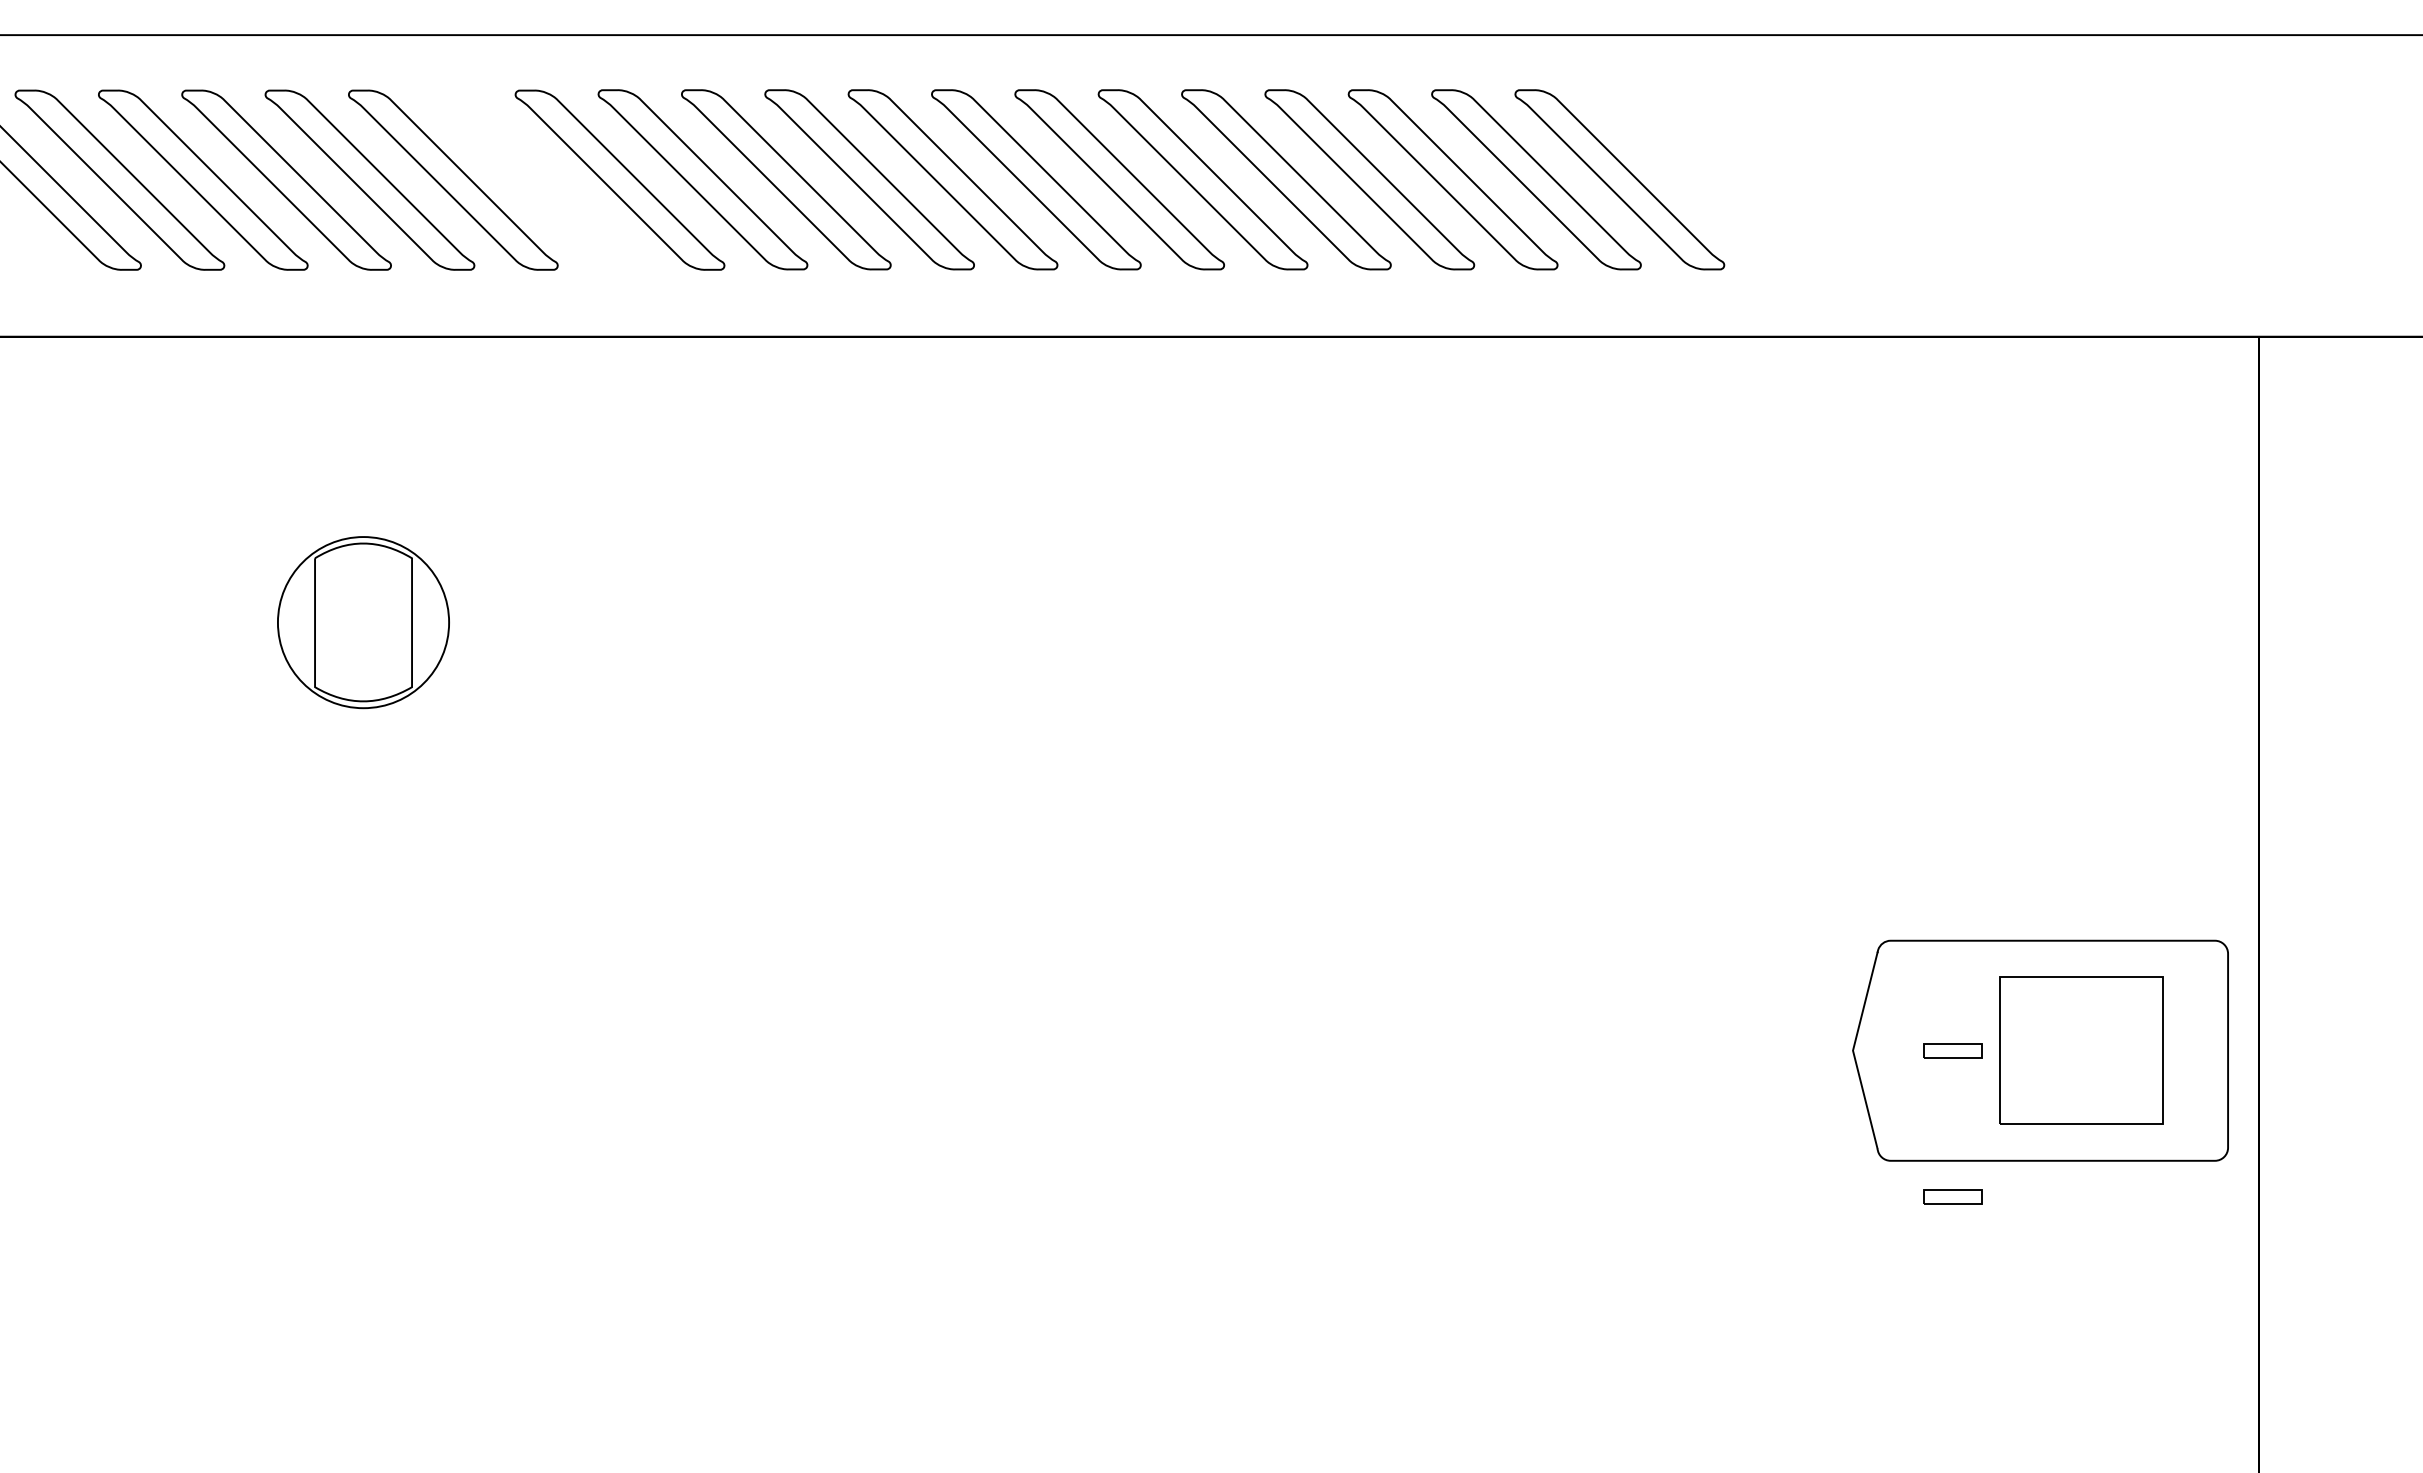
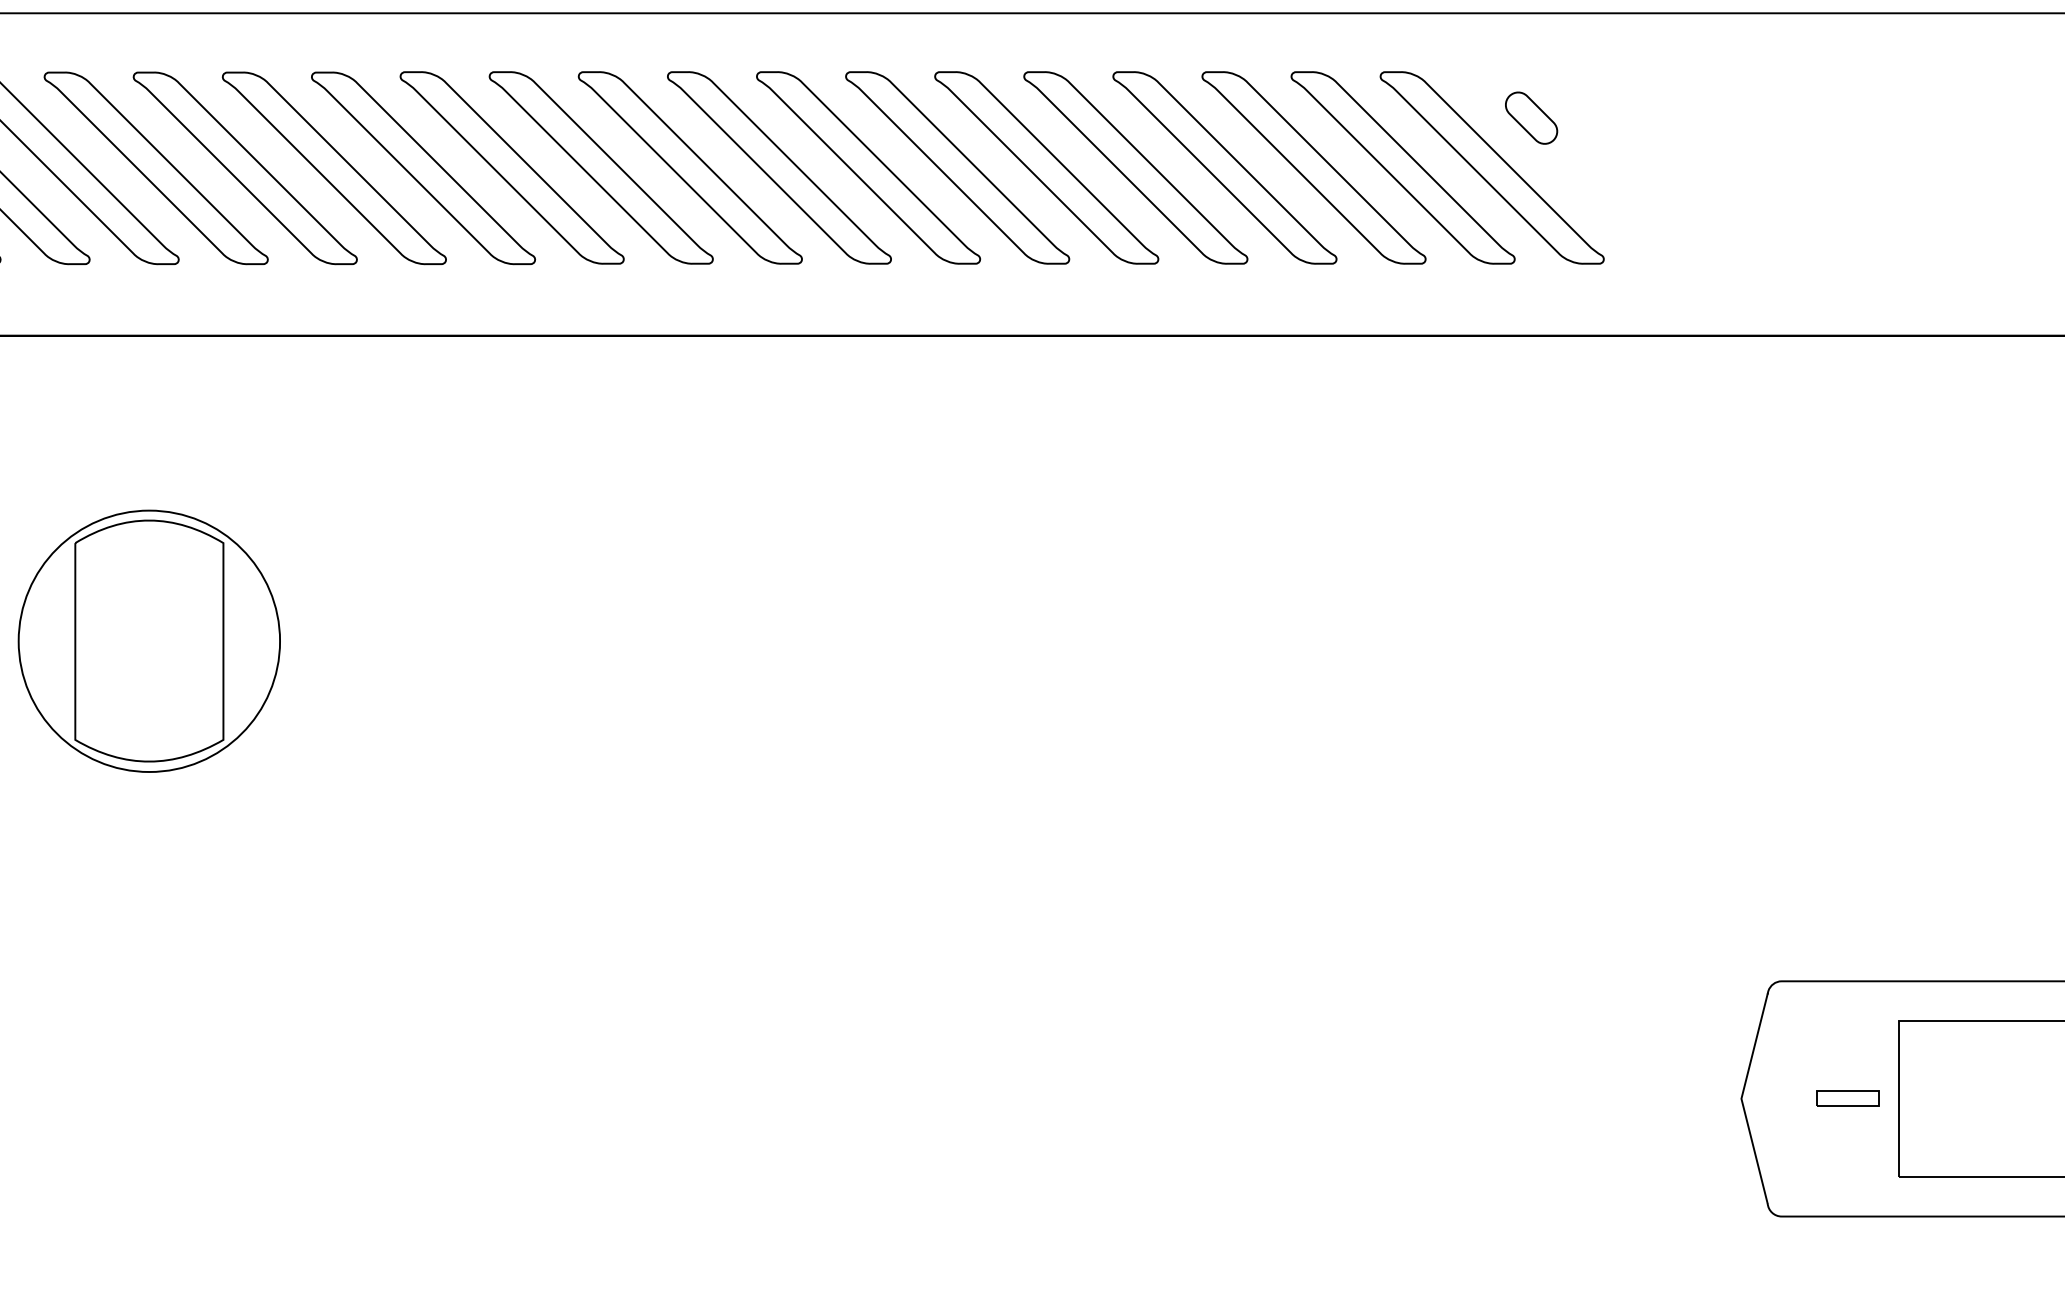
part: (1656, 133) -> (1531, 118), added
part: (536, 179) -> (334, 167), added
part: (363, 622) -> (149, 641), size x1.43
part: (1952, 1196) -> (1847, 1254), removed

